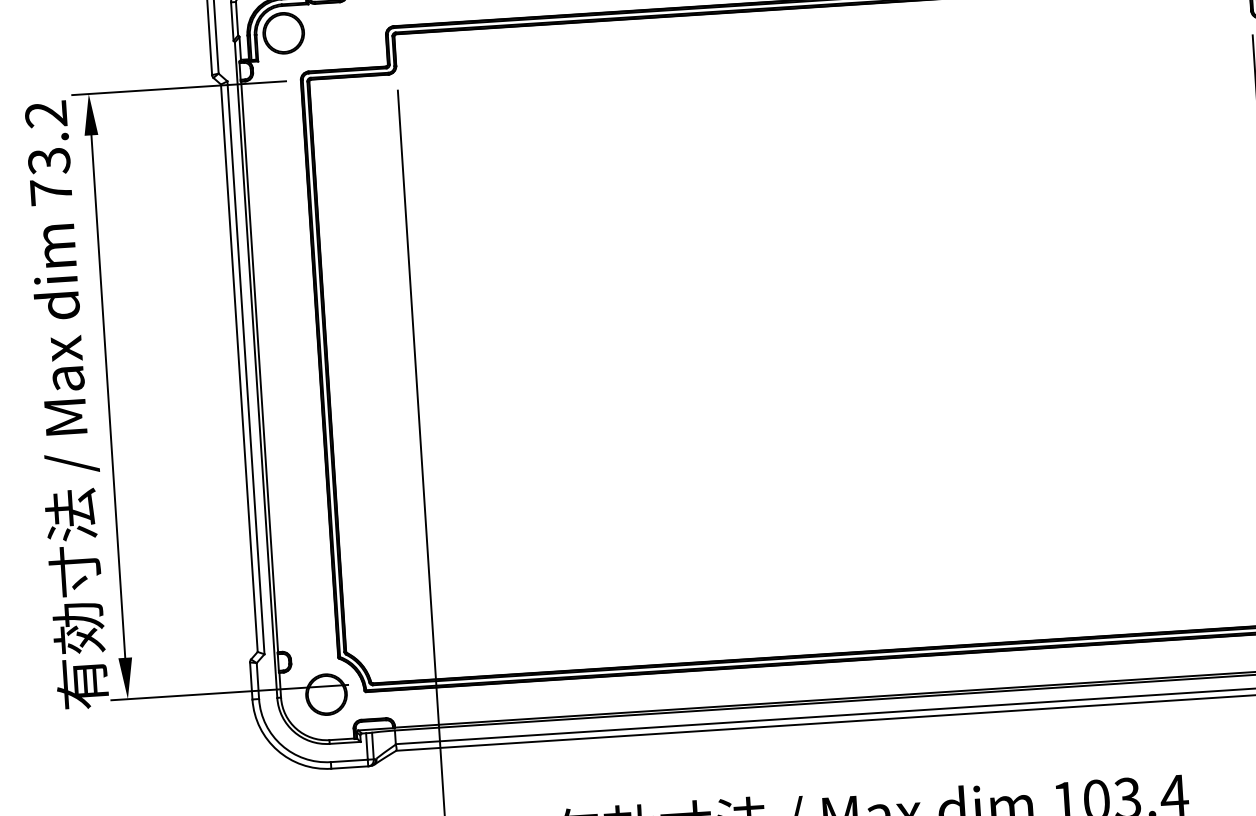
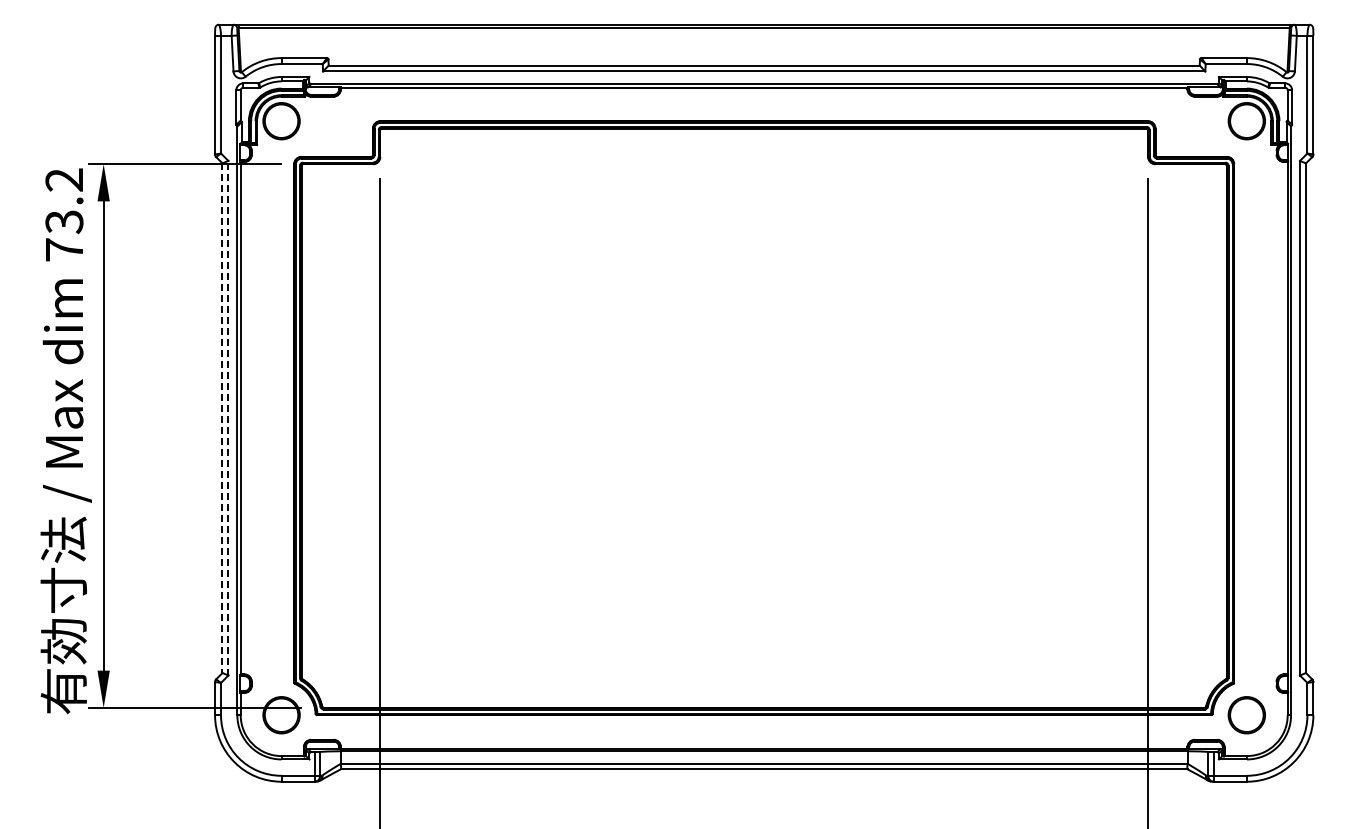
line: (245, 367) -> (228, 417), solid -> dashed
line: (239, 368) -> (222, 418), solid -> dashed

